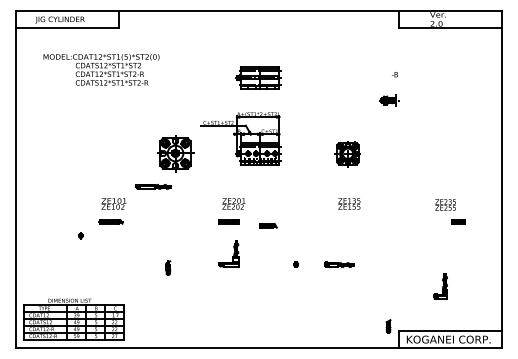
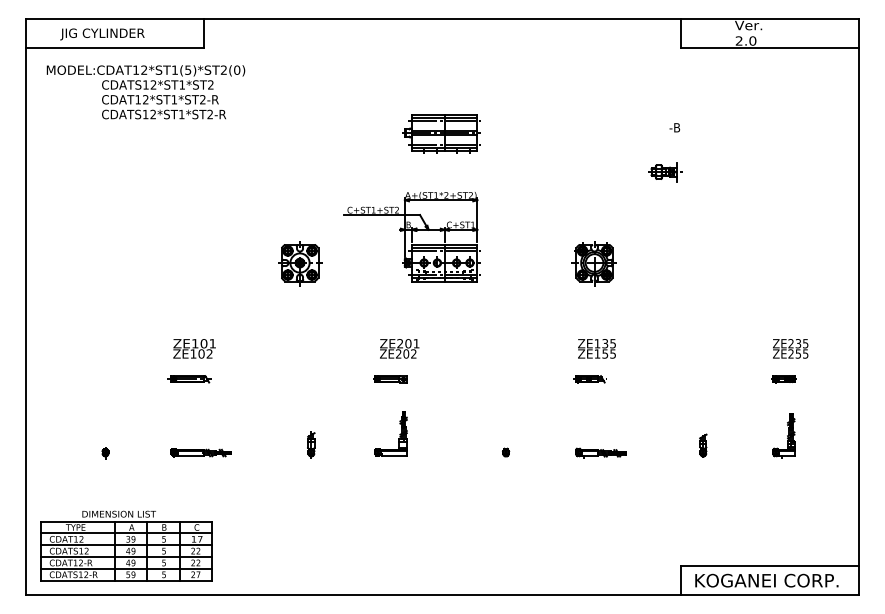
text: (101, 69) -> (145, 91), moved
part: (175, 154) -> (299, 264), size x0.71
part: (153, 186) -> (200, 452), moved
text: (445, 204) -> (790, 348), moved
part: (268, 225) -> (590, 378), moved
part: (80, 235) -> (104, 452), moved
part: (339, 264) -> (600, 452), moved
part: (168, 267) -> (311, 443), moved
part: (440, 286) -> (783, 435), moved
part: (388, 326) -> (703, 445), moved

